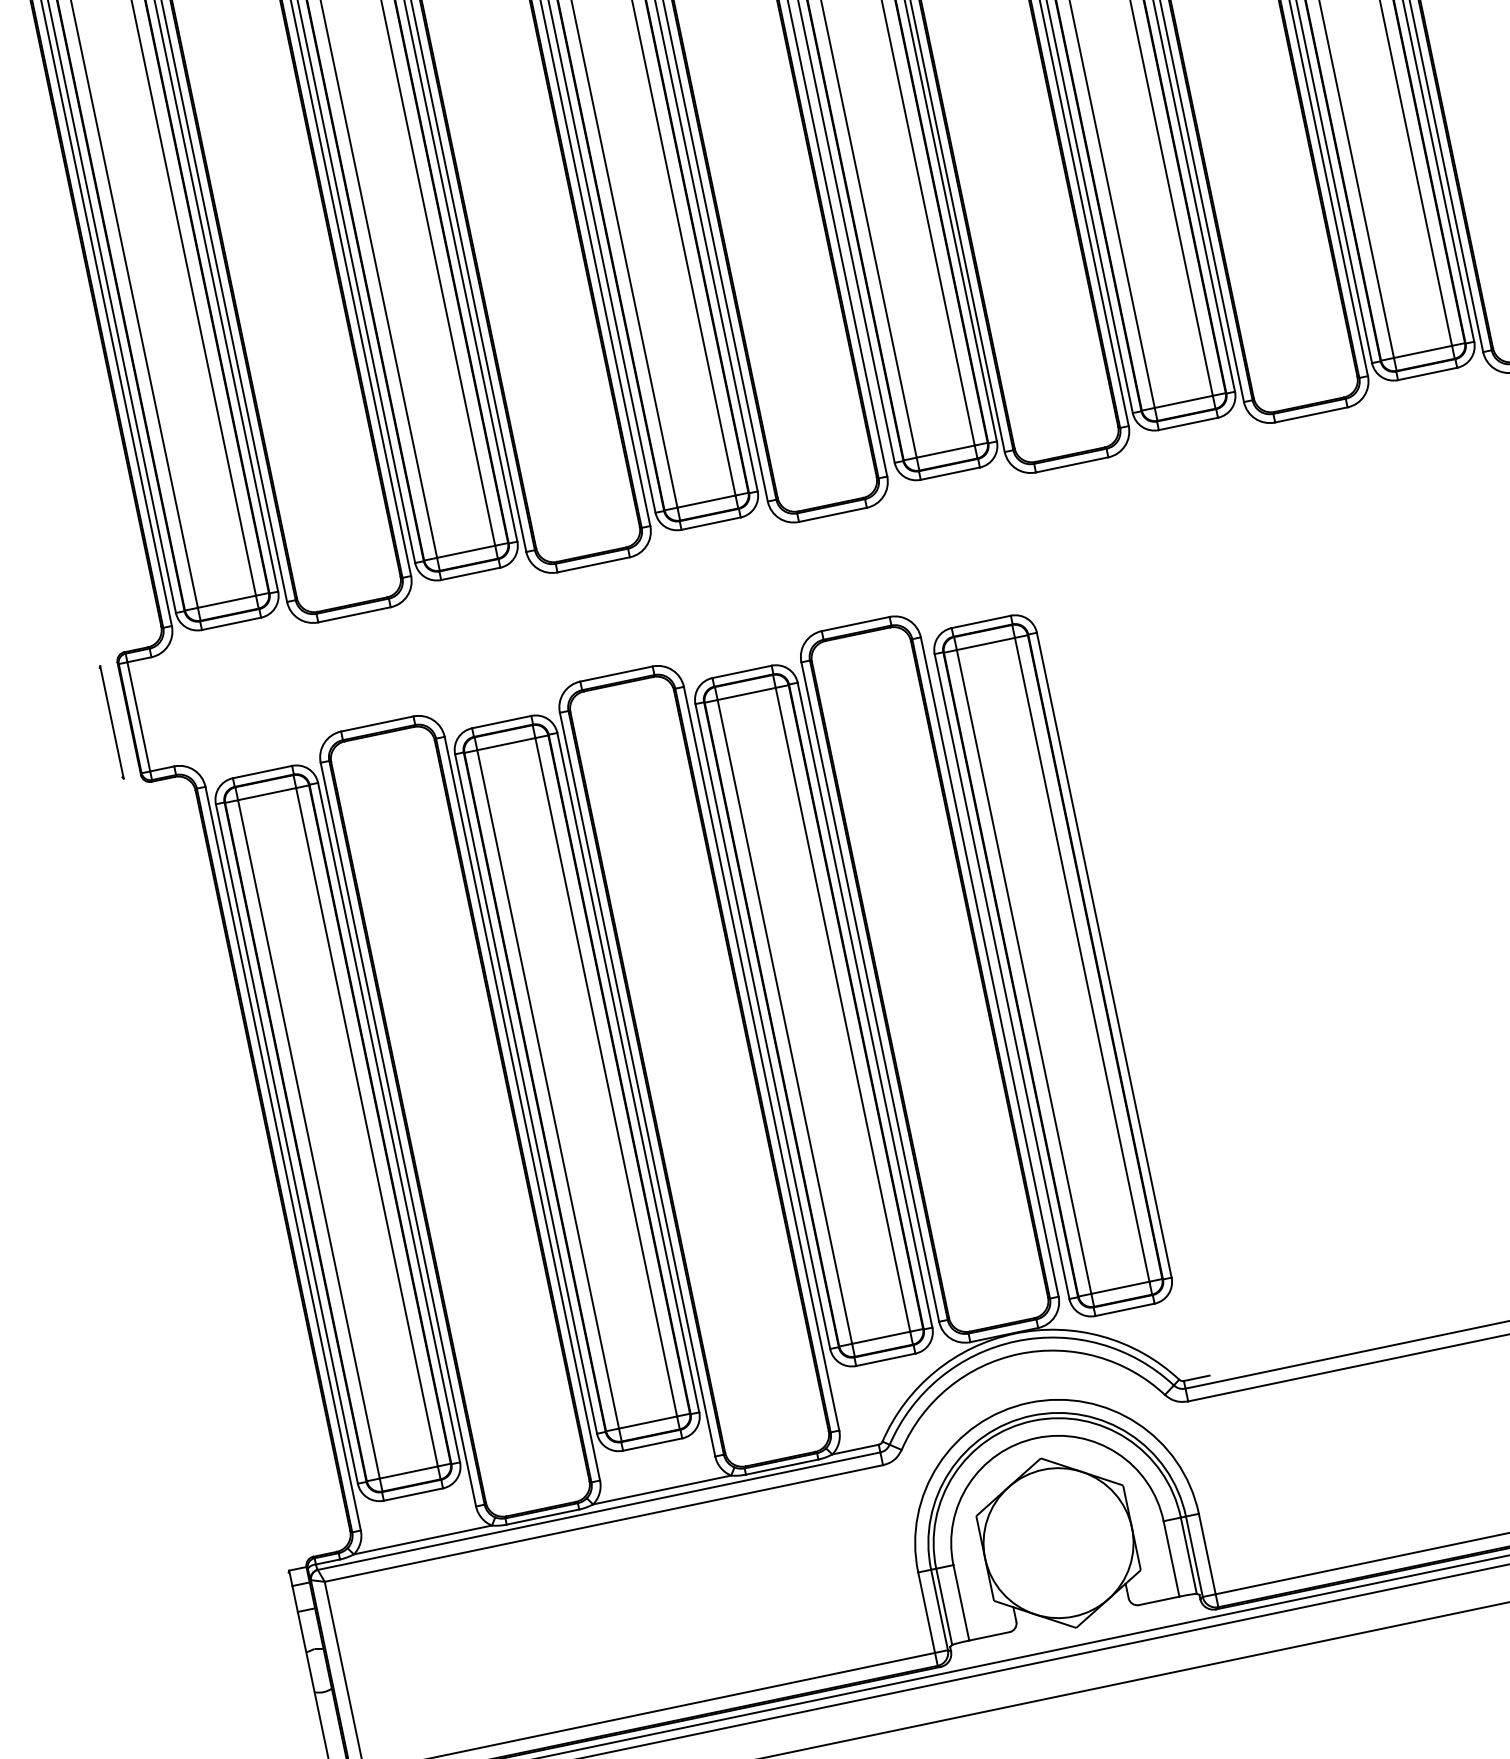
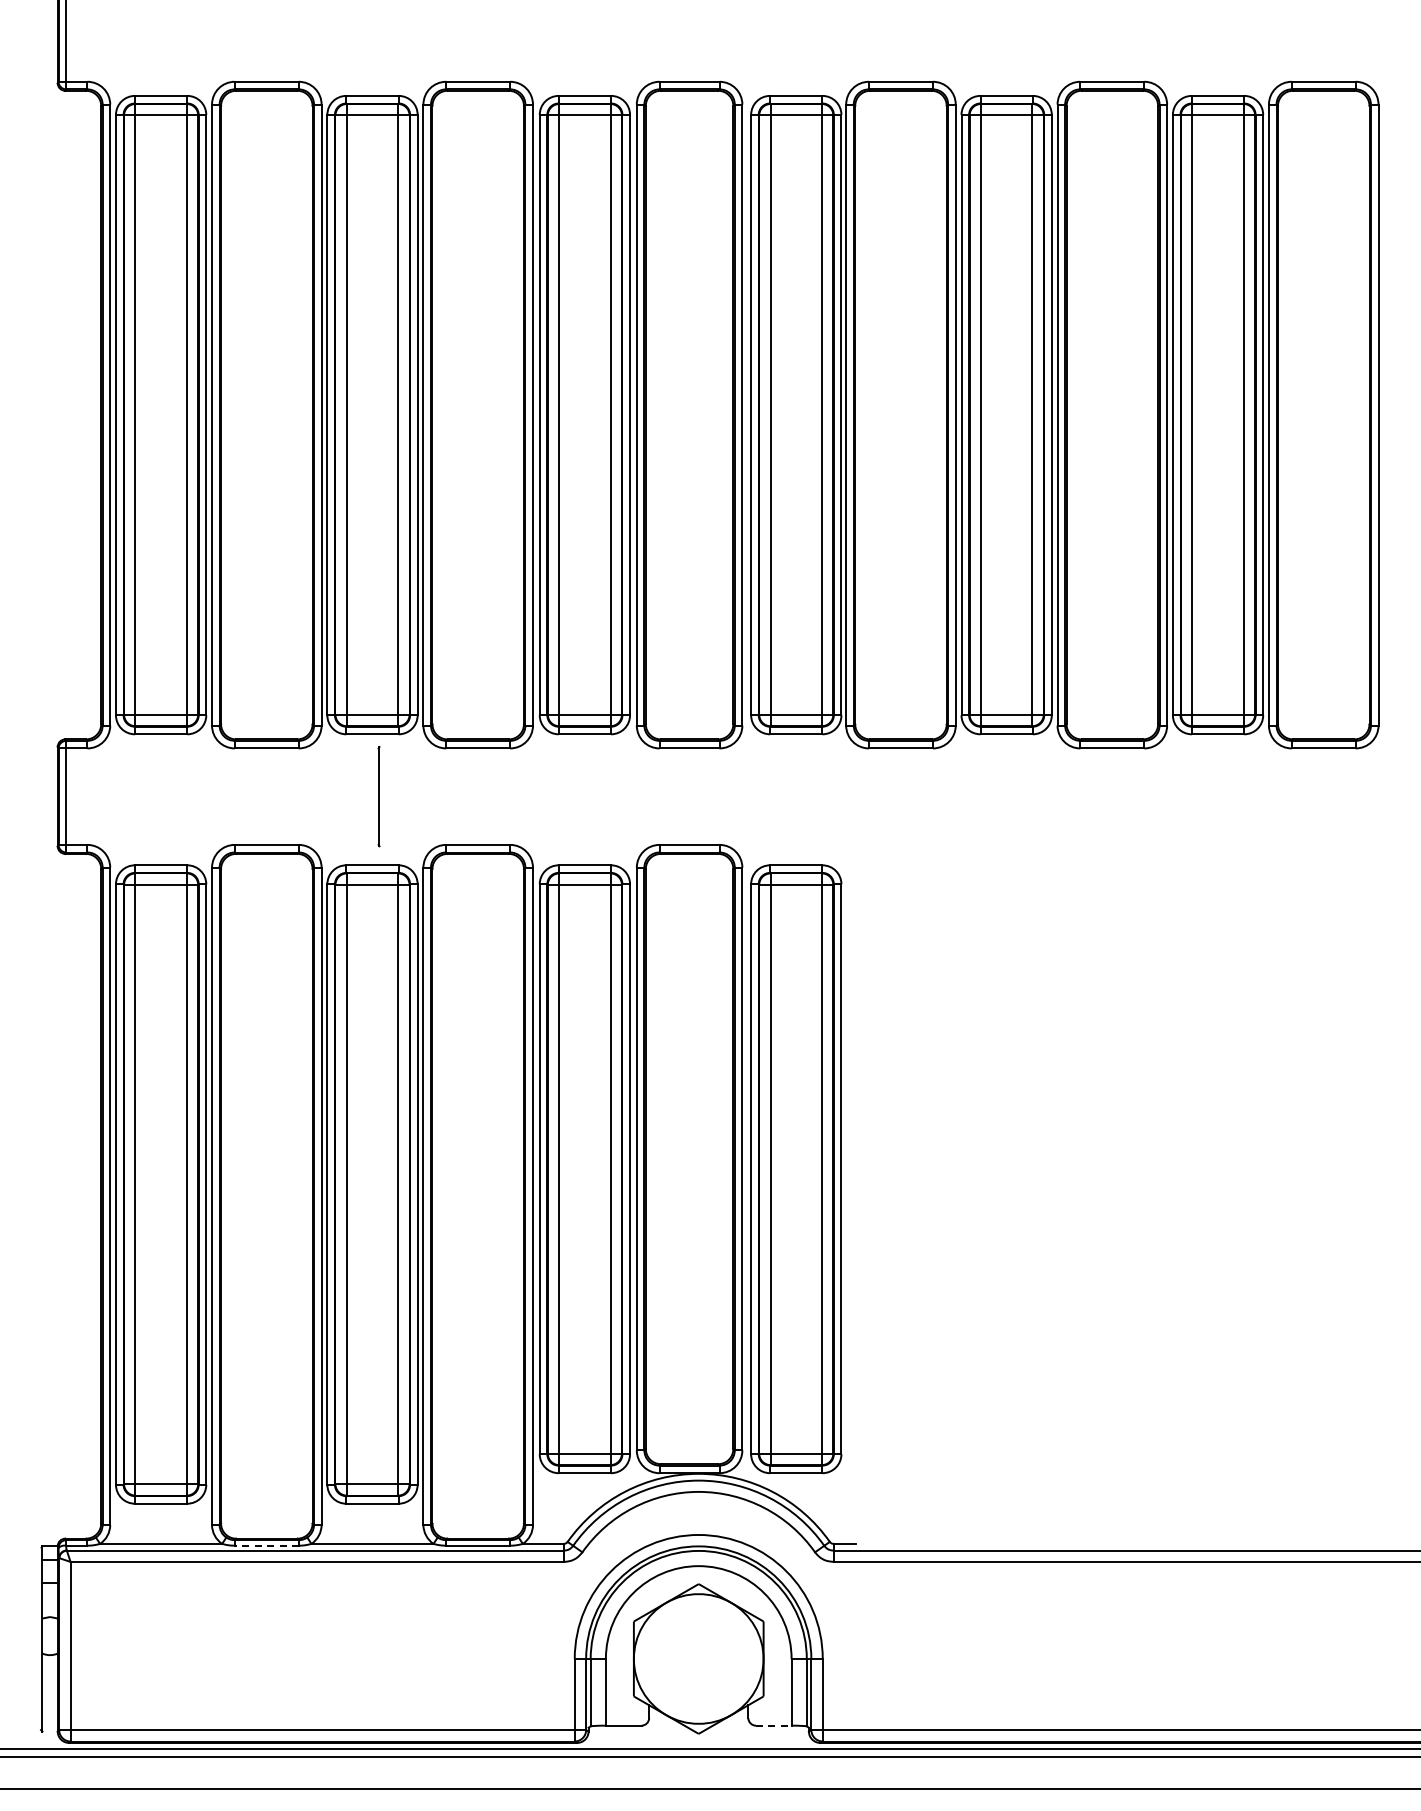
part: (110, 722) -> (378, 796), moved
line: (542, 1516) -> (266, 1545), solid -> dashed
line: (1158, 1600) -> (773, 1725), solid -> dashed

